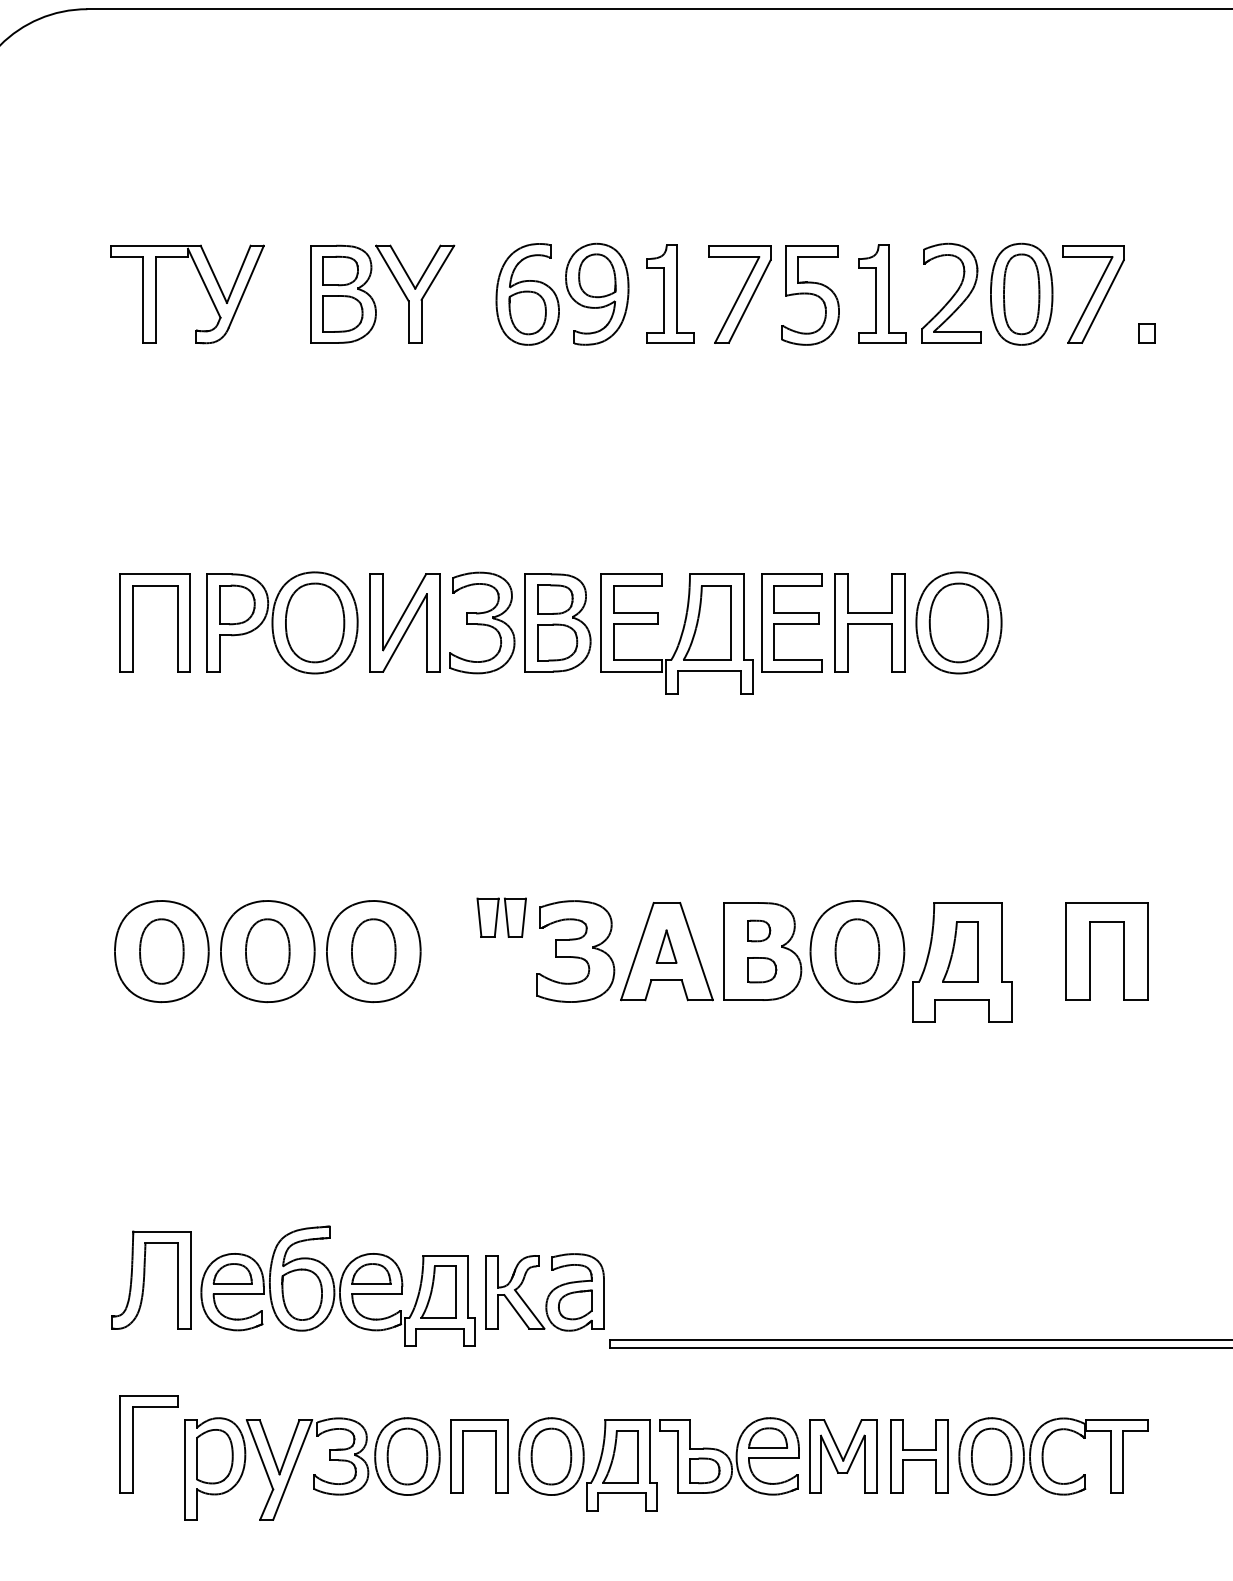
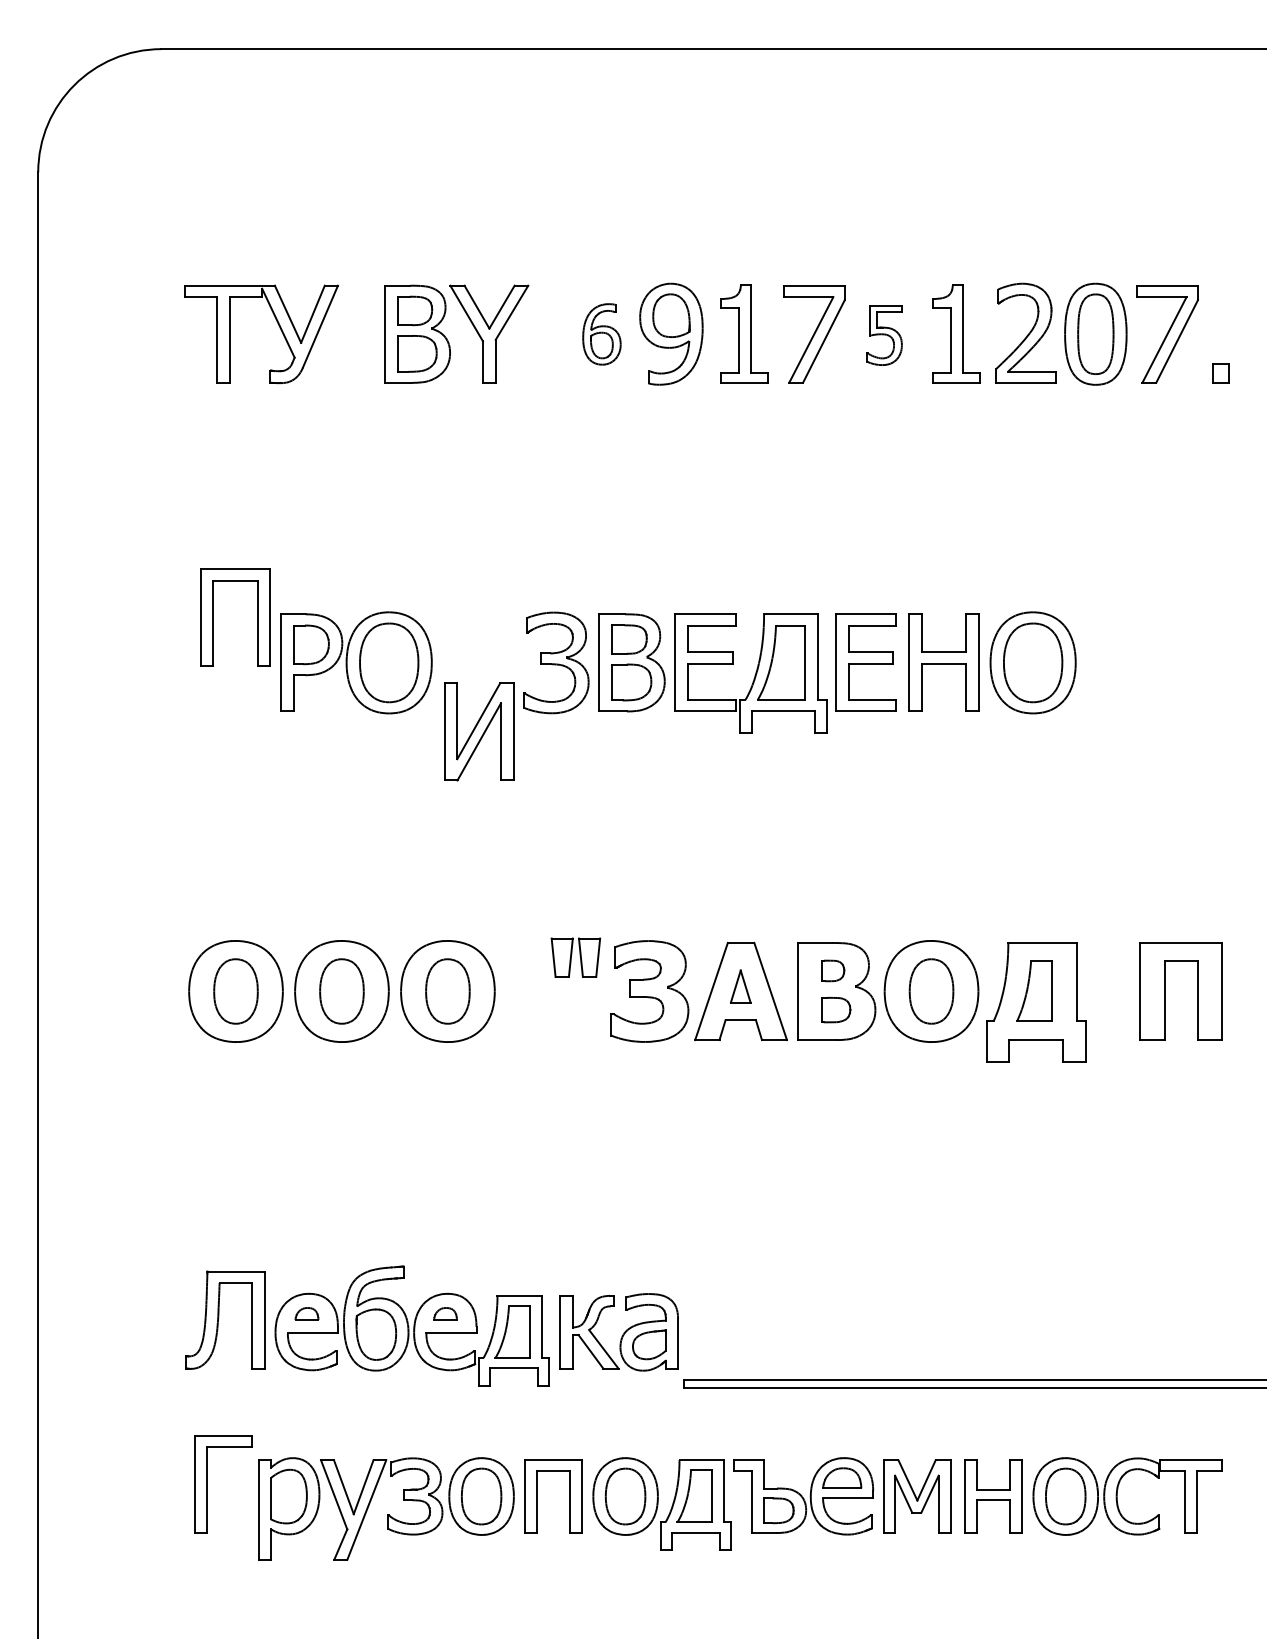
part: (527, 294) -> (601, 334), size x0.6
part: (810, 295) -> (884, 335), size x0.6
part: (133, 622) -> (213, 617), moved
part: (405, 622) -> (479, 731), moved
part: (232, 1273) -> (306, 1313), size x0.6
part: (371, 1273) -> (445, 1313), size x0.6

